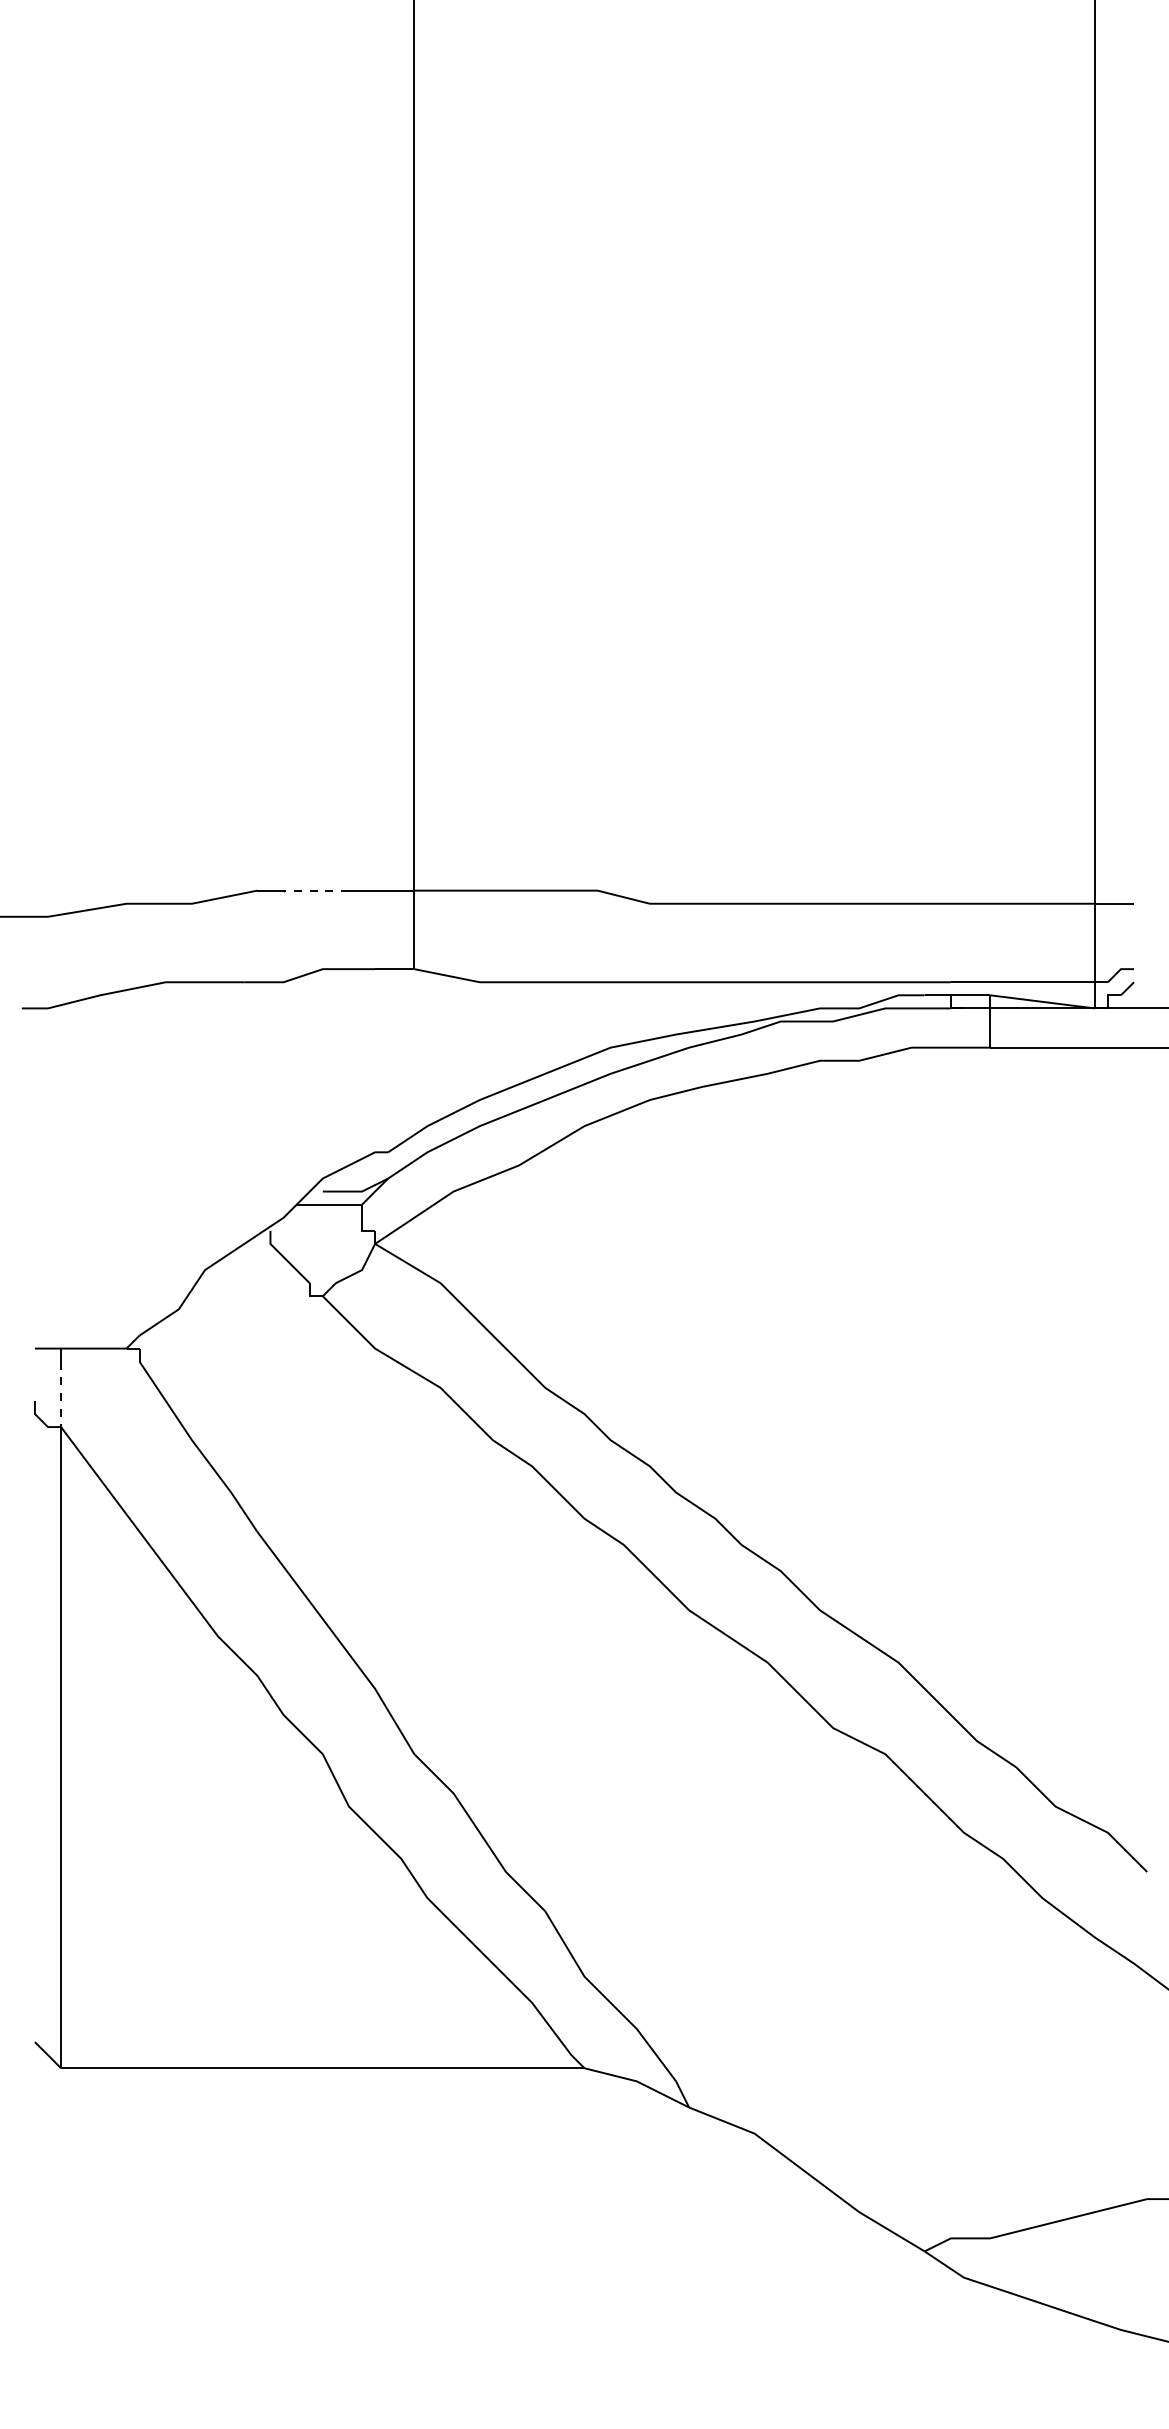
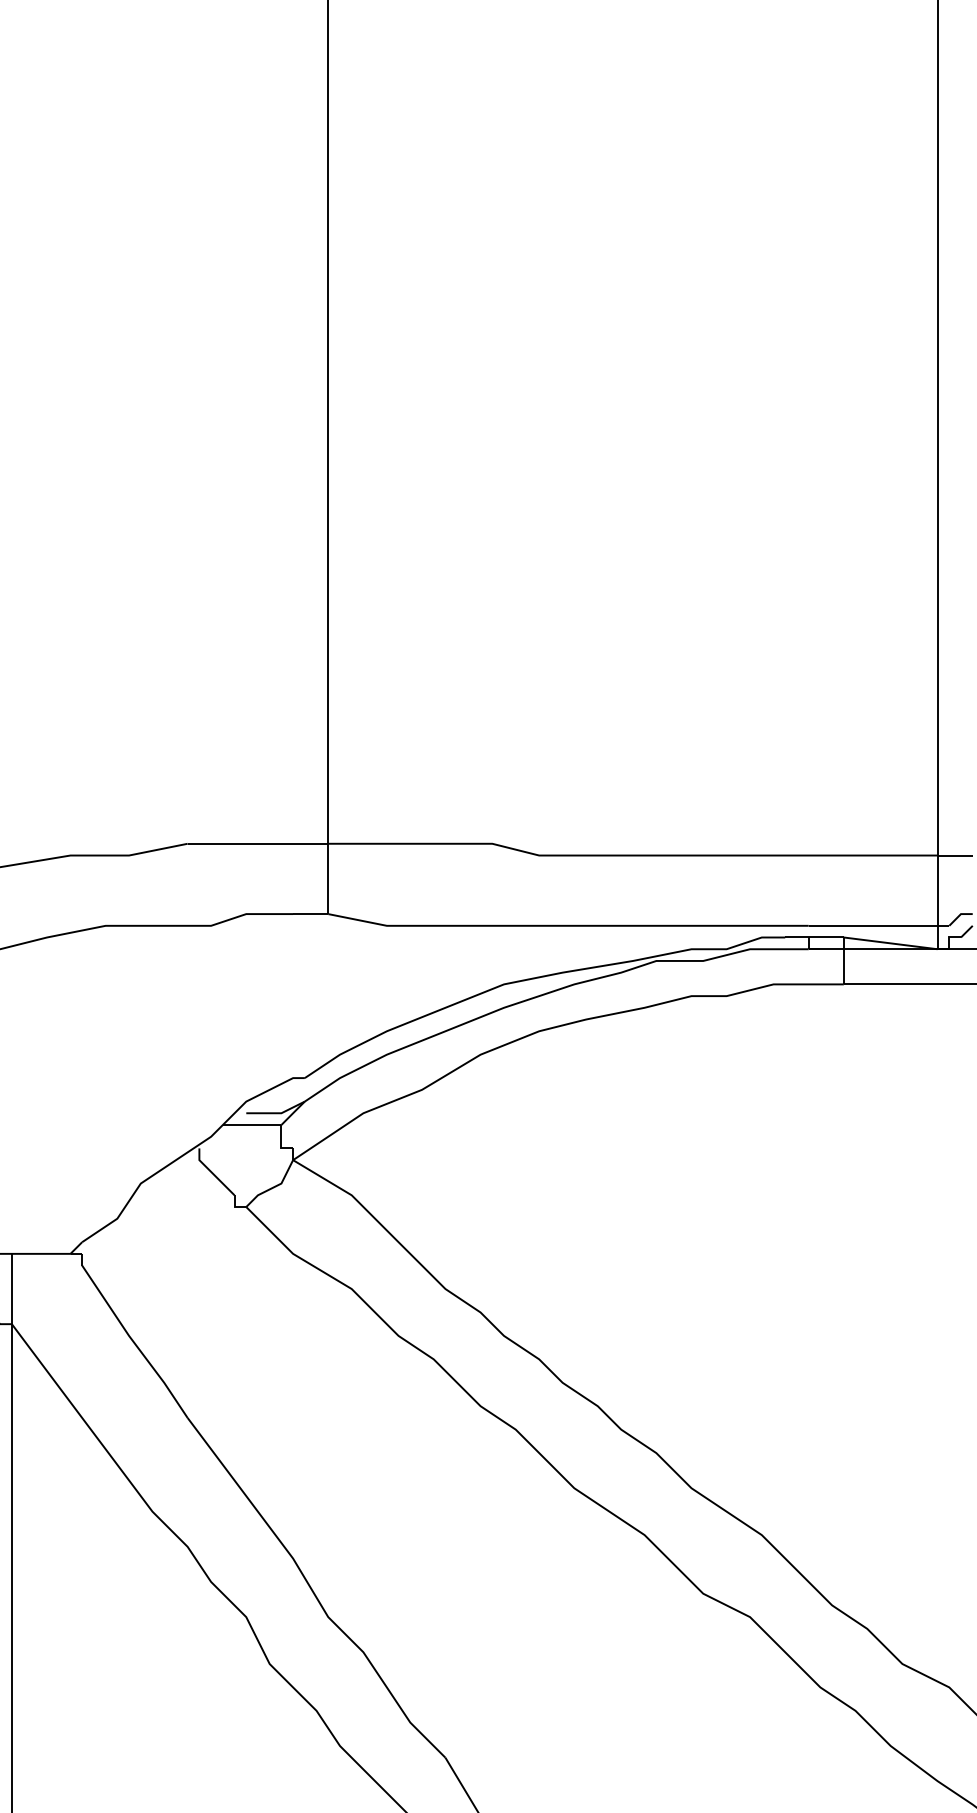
line: (315, 890) -> (239, 843), dashed -> solid
line: (61, 1395) -> (12, 1295), dashed -> solid

